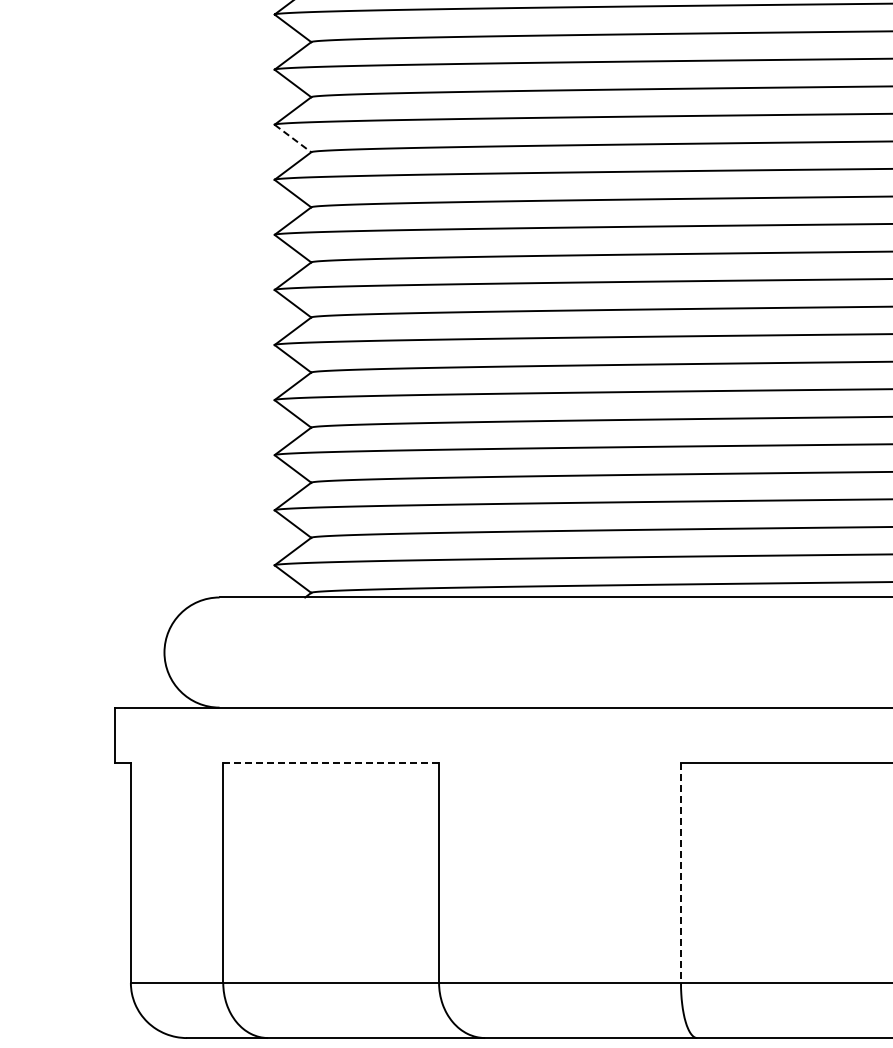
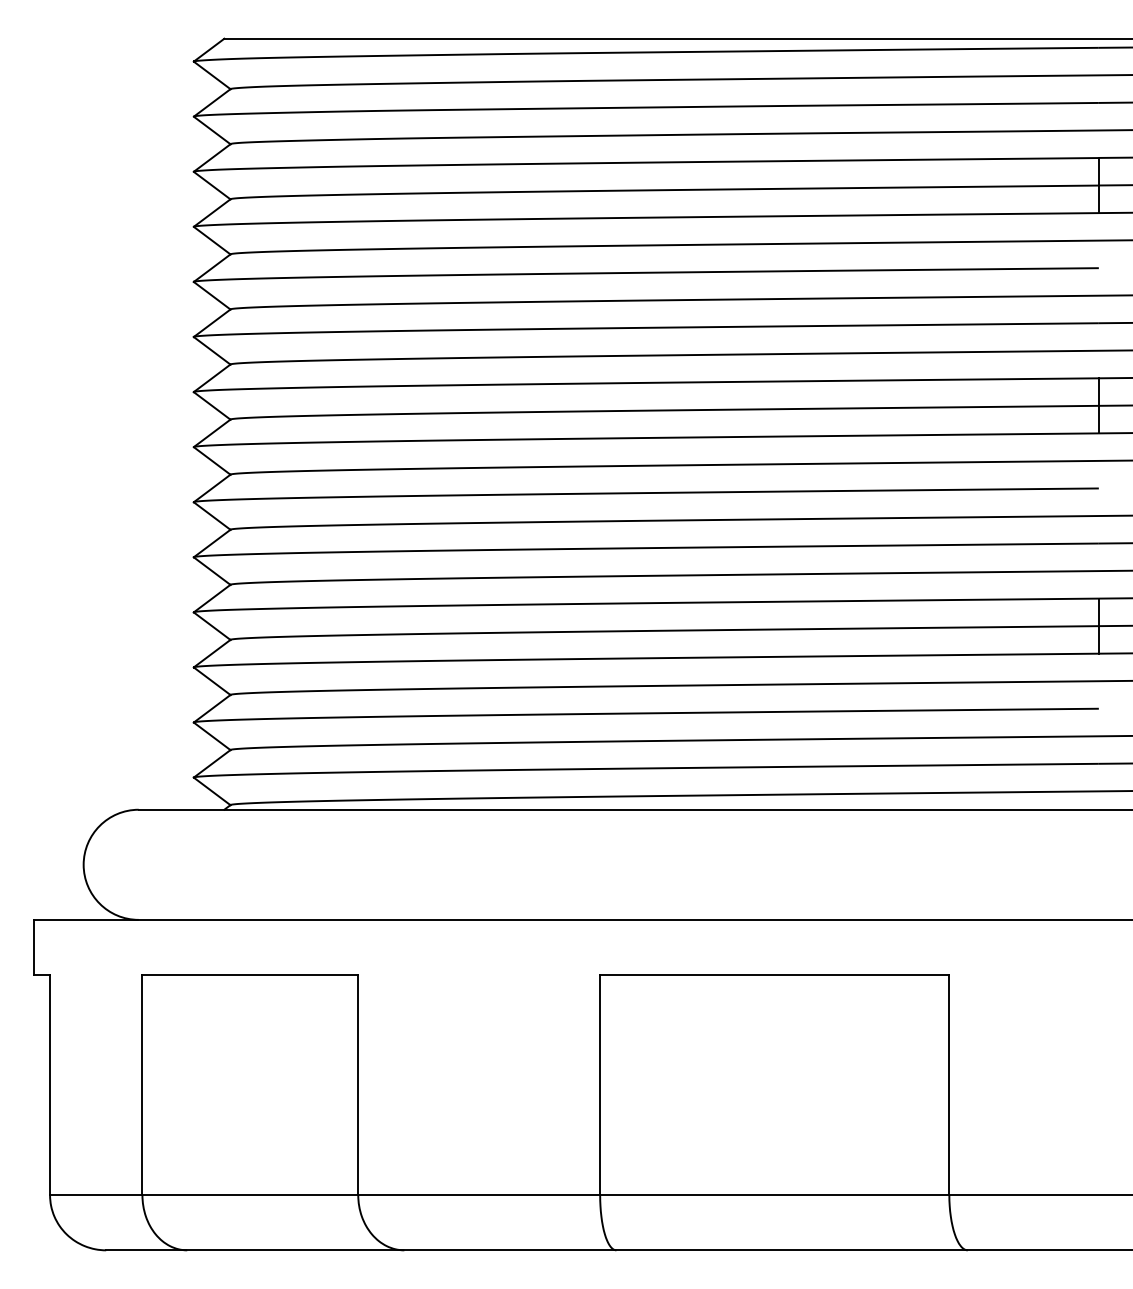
line: (293, 138) -> (212, 350), dashed -> solid
line: (331, 762) -> (250, 974), dashed -> solid
line: (681, 873) -> (600, 1085), dashed -> solid

